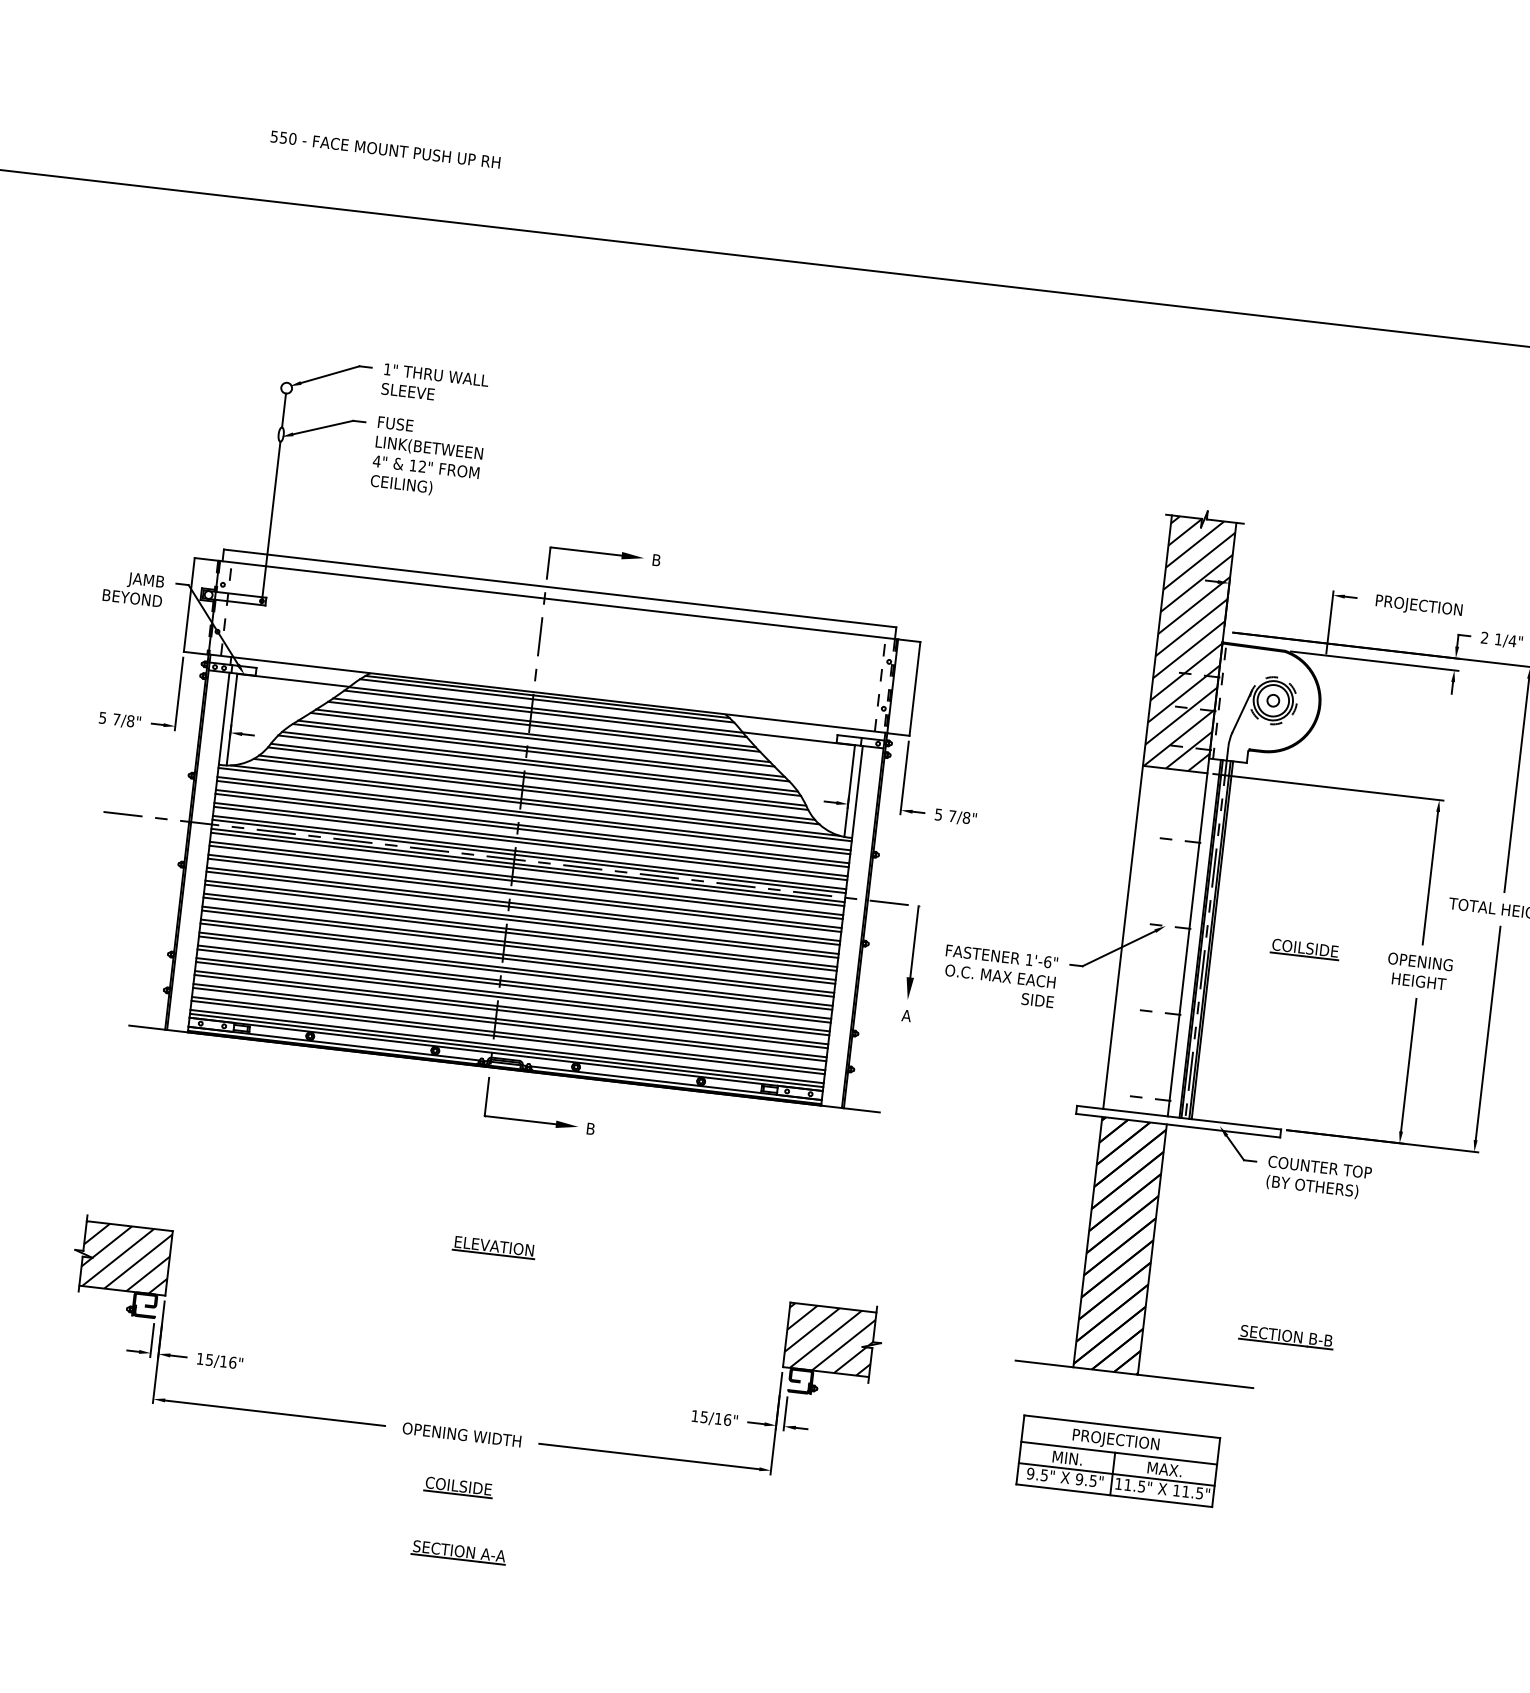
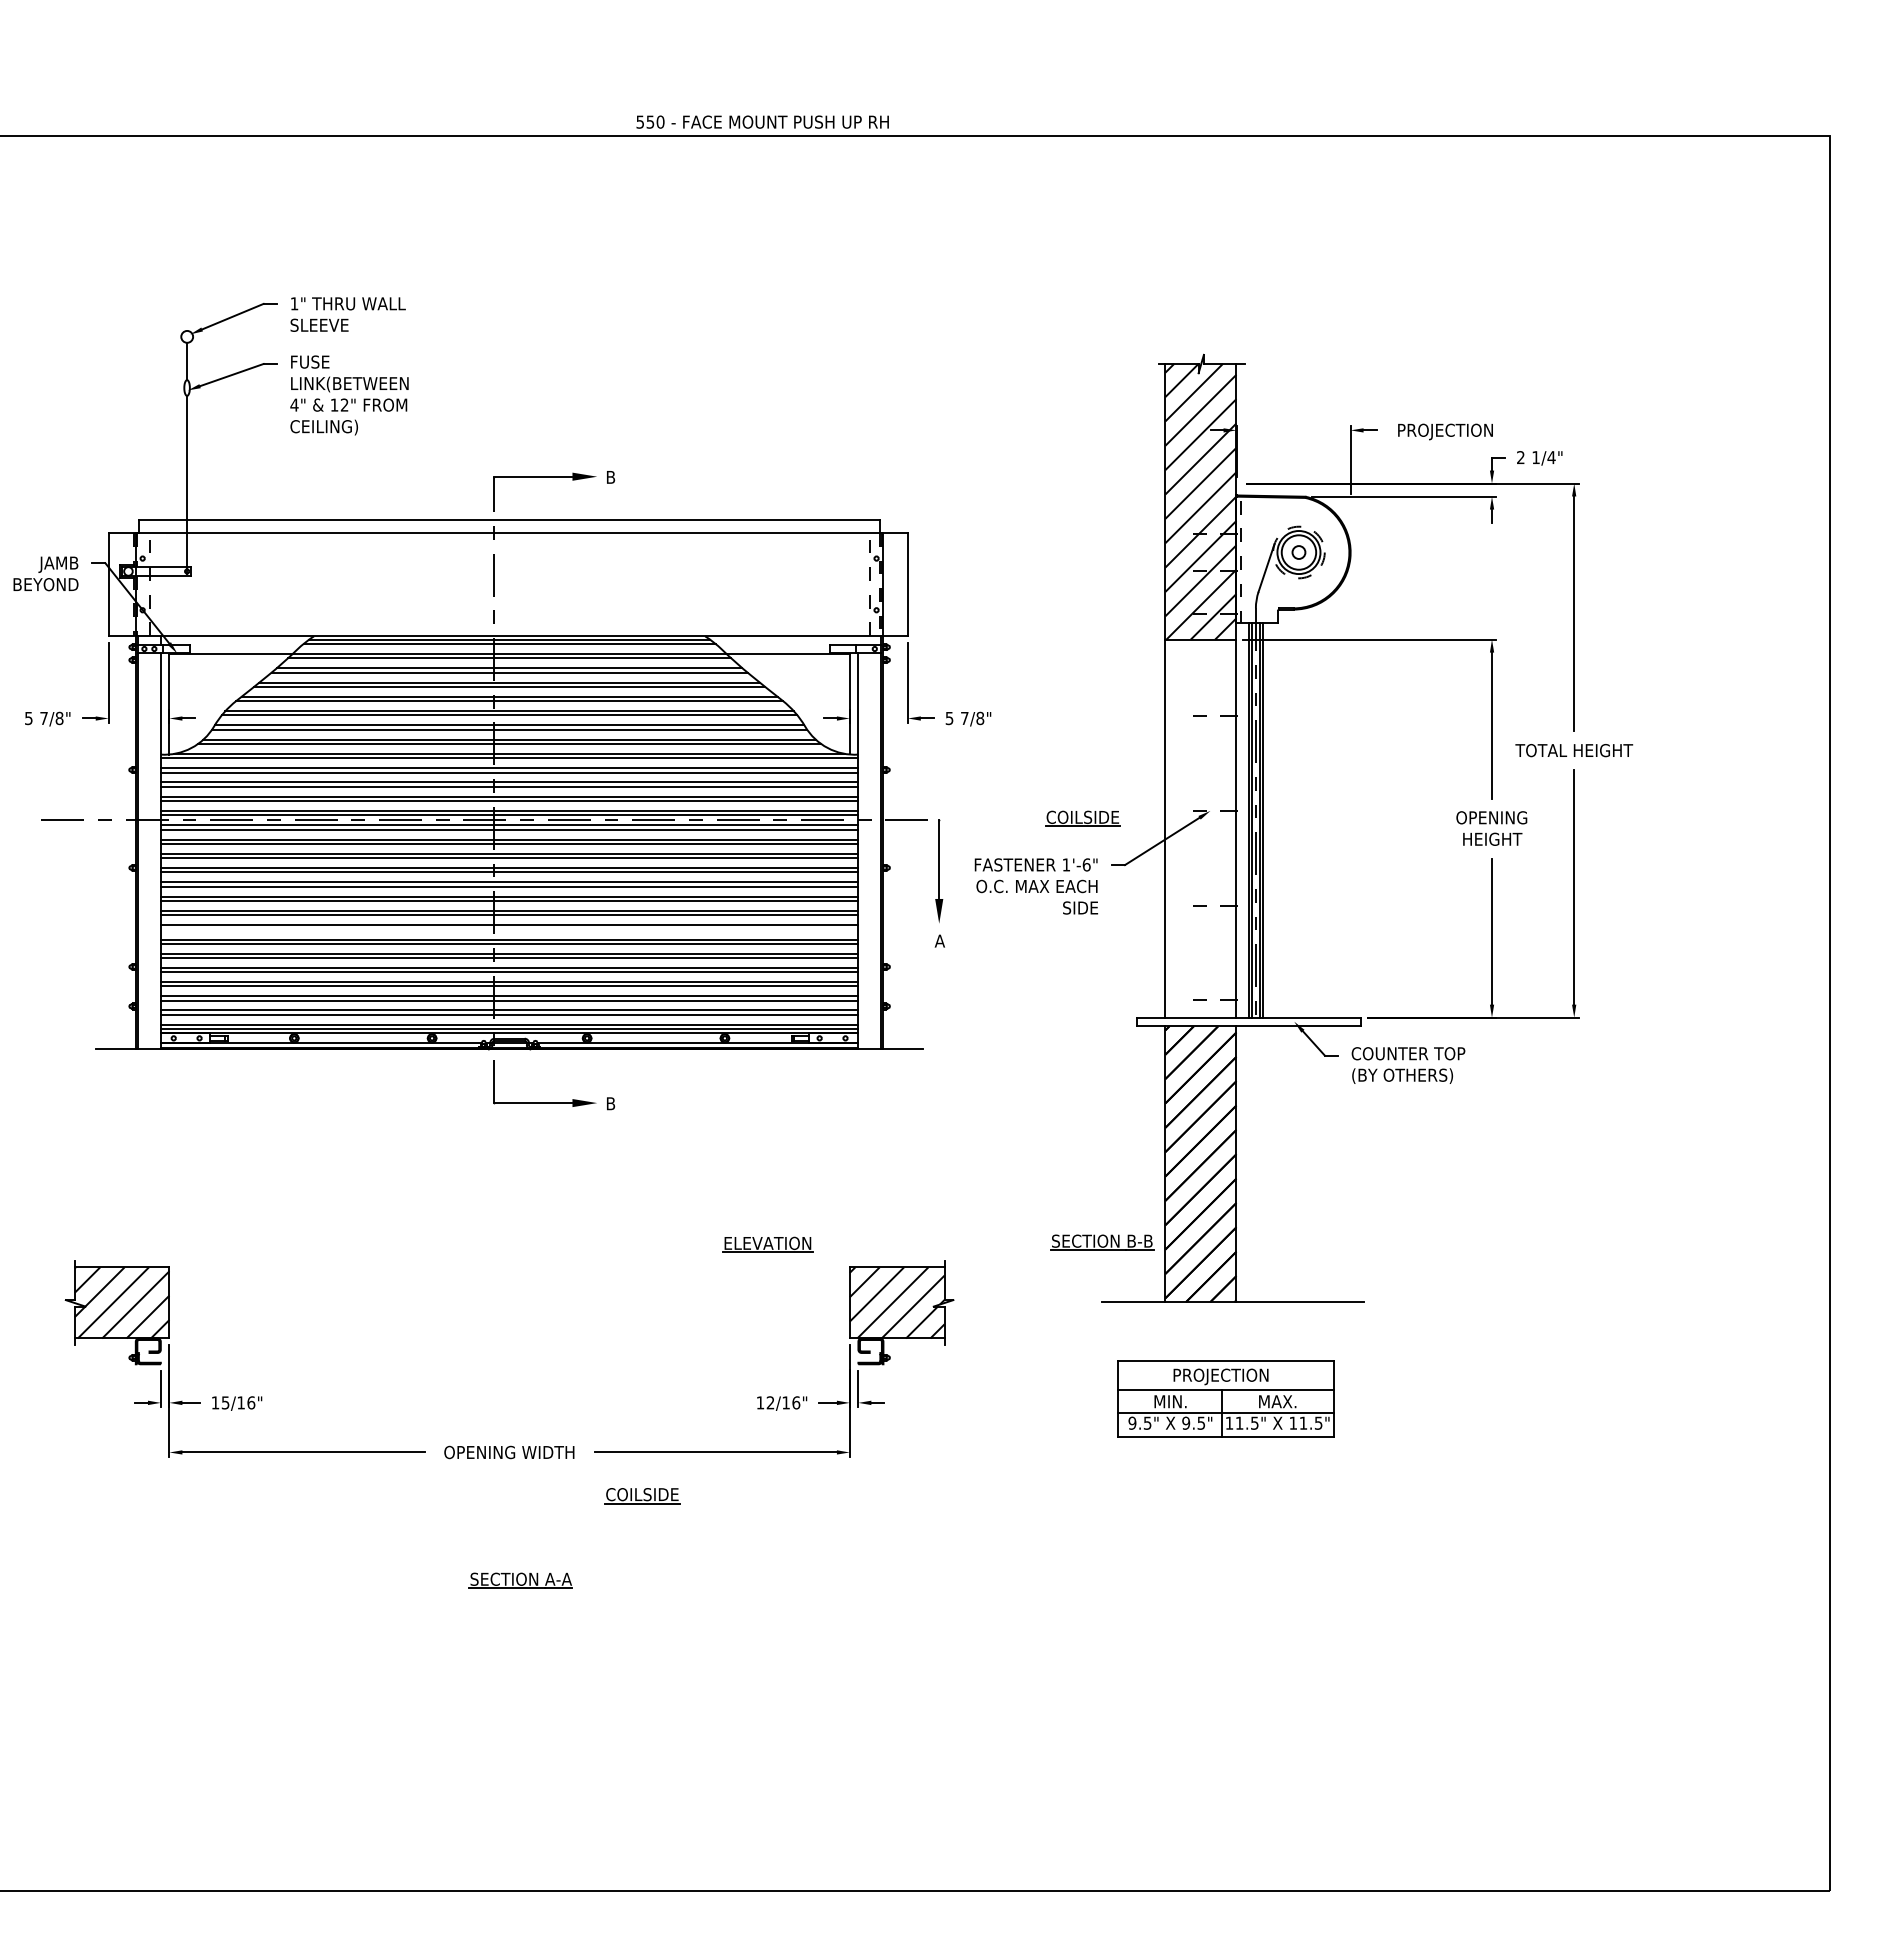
text: (385, 149) -> (762, 121), moved
part: (1304, 949) -> (1082, 818), moved
line: (517, 960) -> (509, 929), removed
part: (493, 1247) -> (767, 1244), moved
part: (1286, 1337) -> (1102, 1242), moved
text: (704, 1416) -> (770, 1402), 15/16" -> 12/16"
part: (458, 1487) -> (642, 1496), moved

